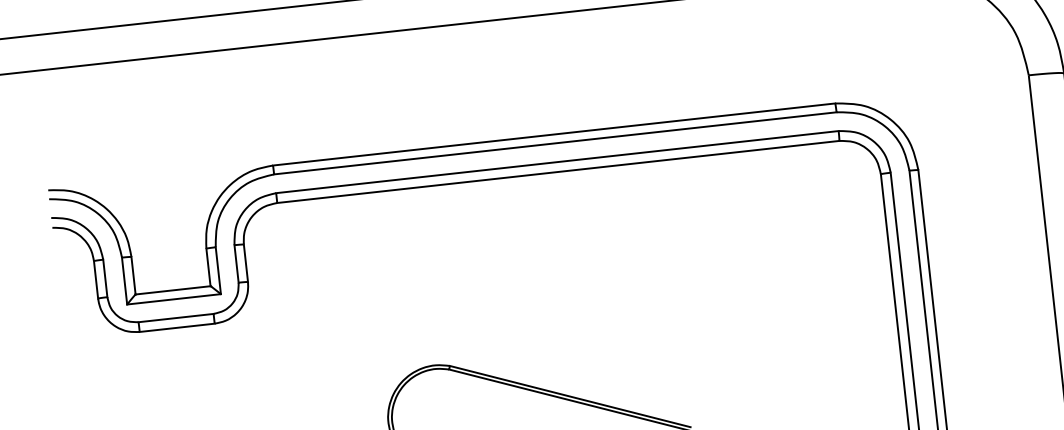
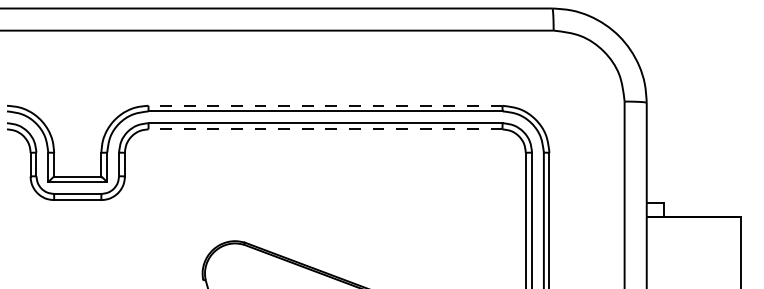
line: (554, 134) -> (325, 105), solid -> dashed
line: (558, 172) -> (325, 129), solid -> dashed

